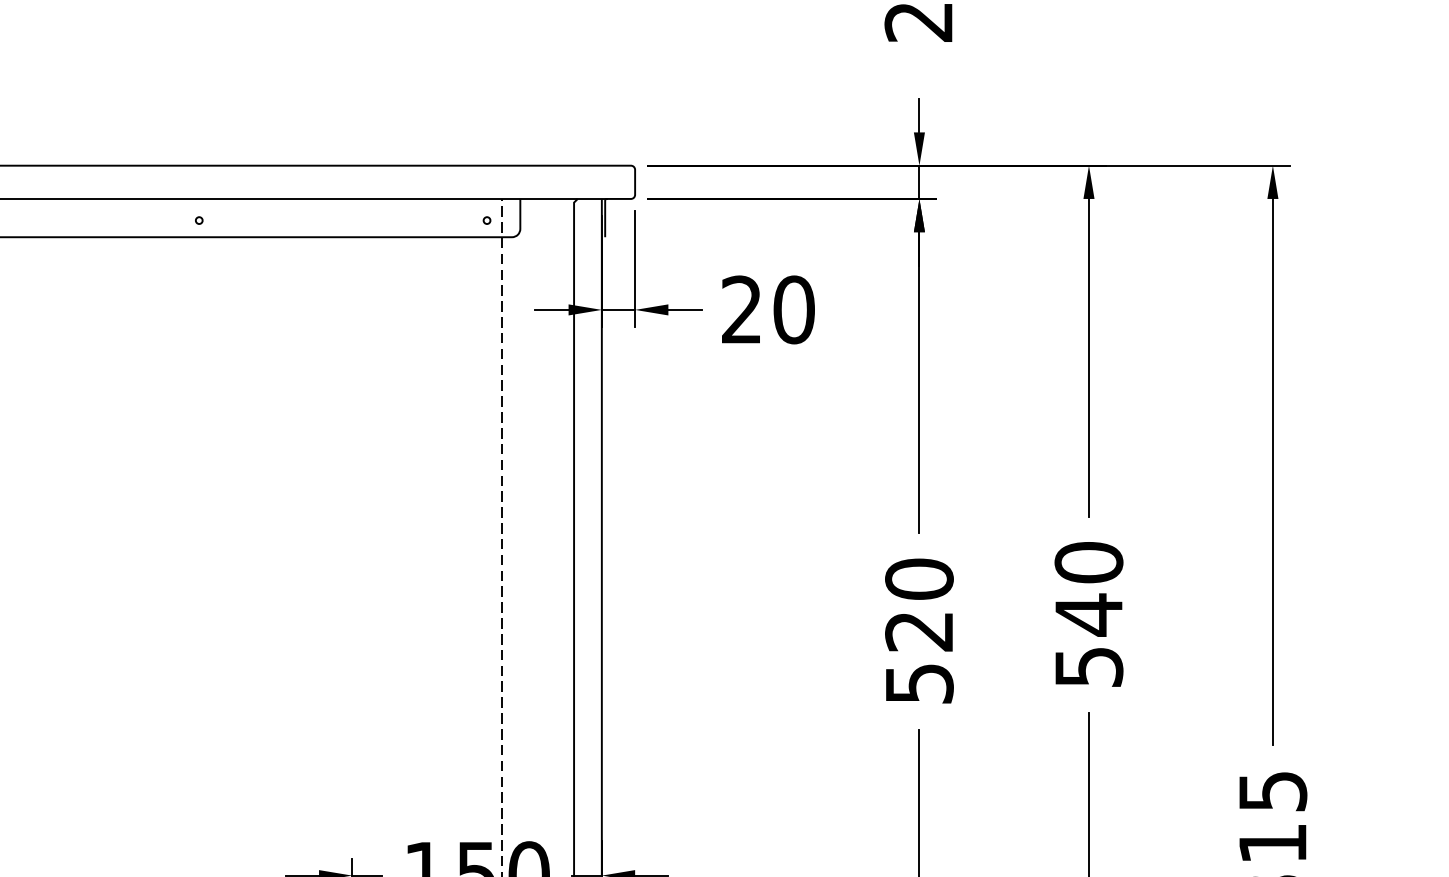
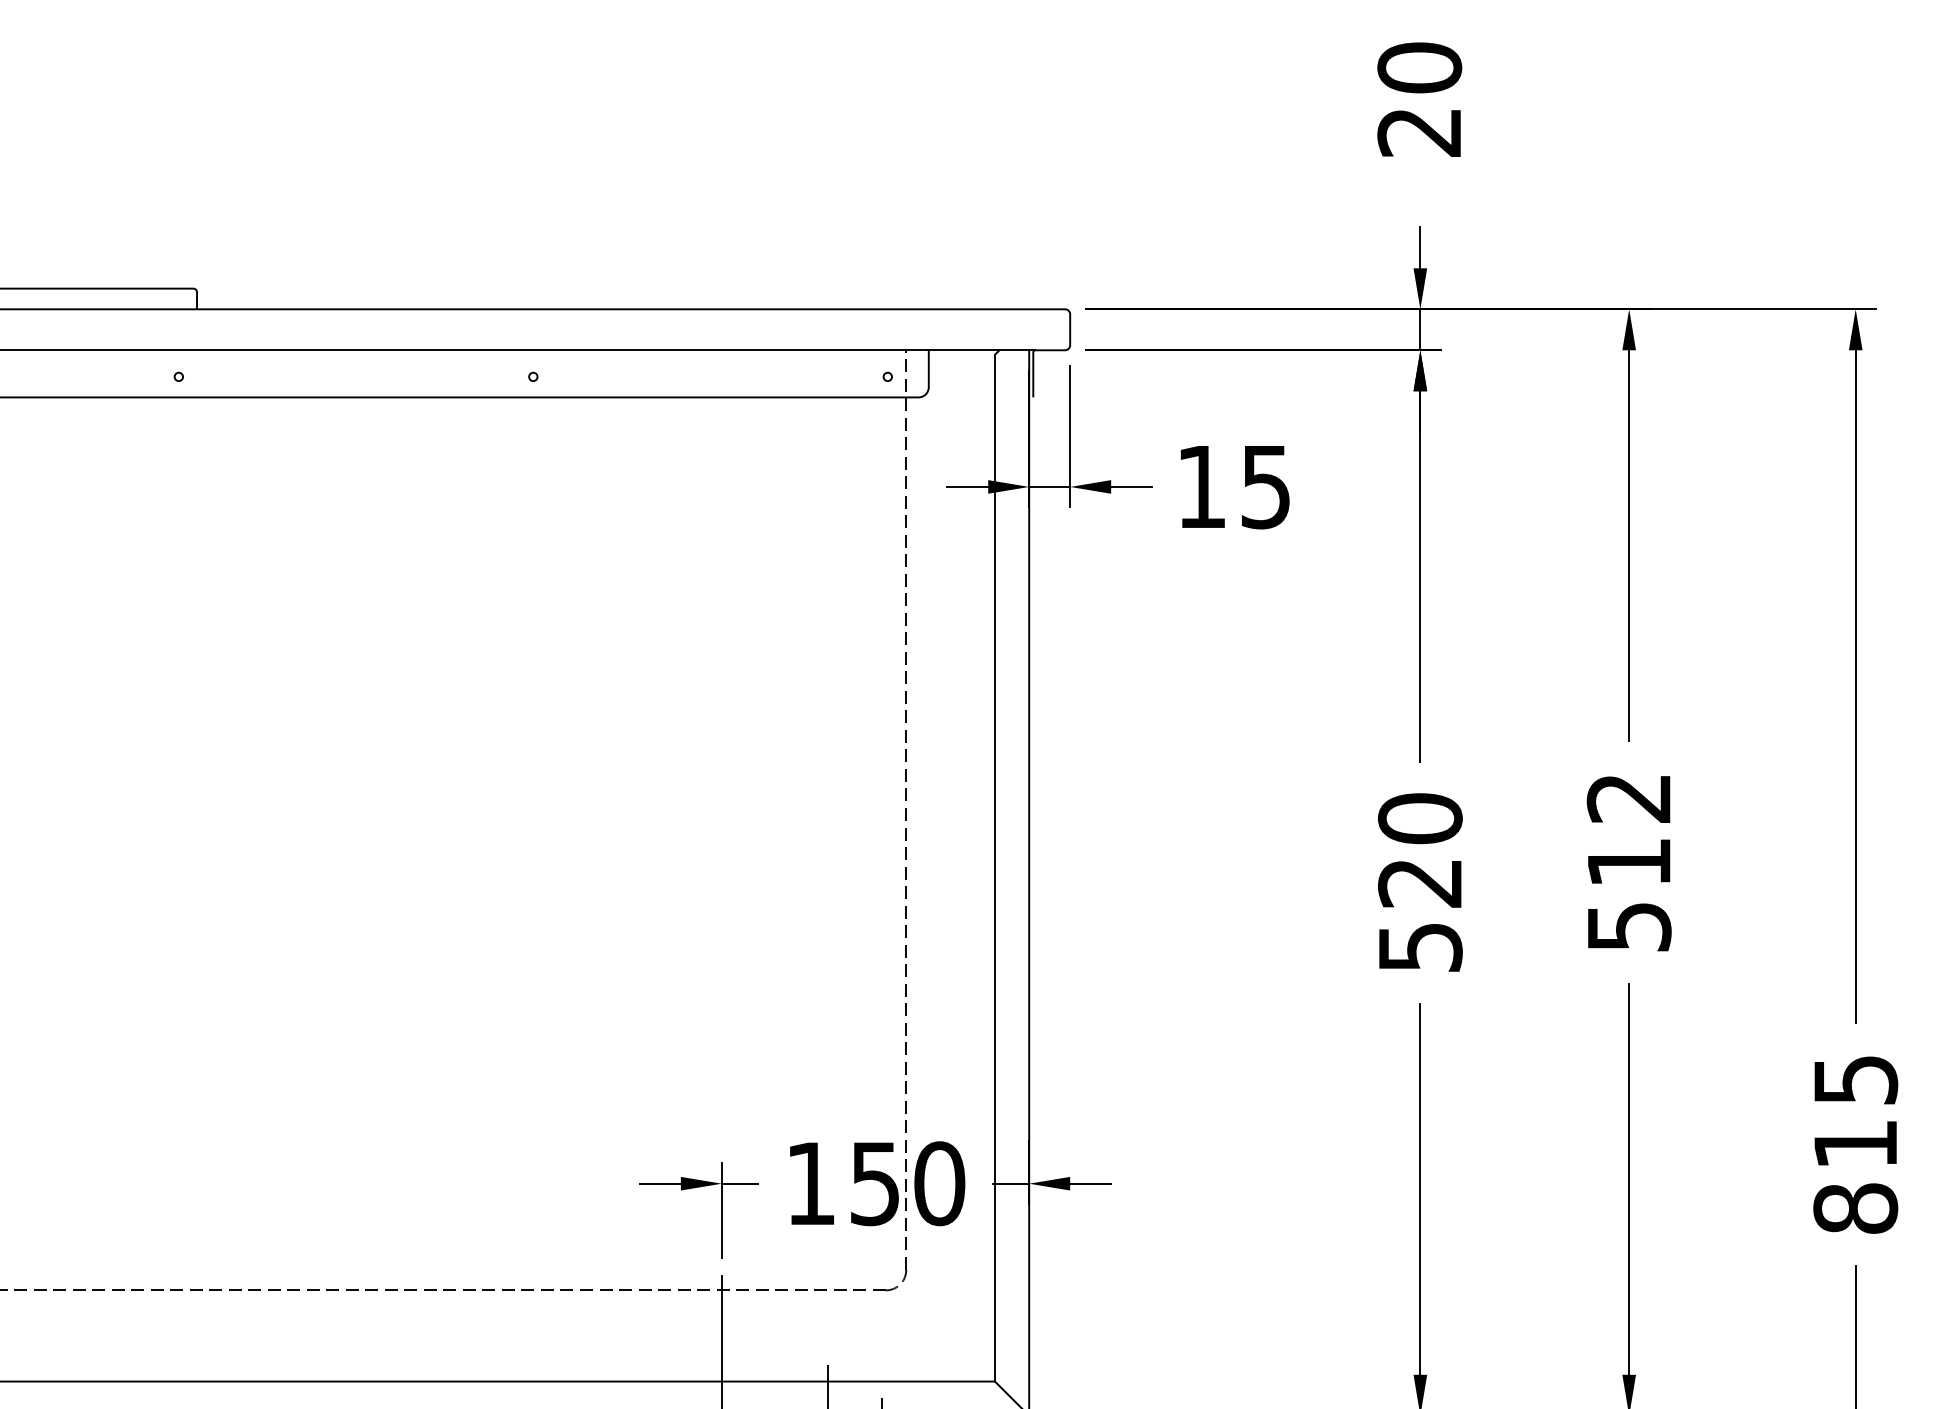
text: (768, 309) -> (1234, 486), 20 -> 15
text: (1088, 588) -> (1628, 830), 540 -> 512

